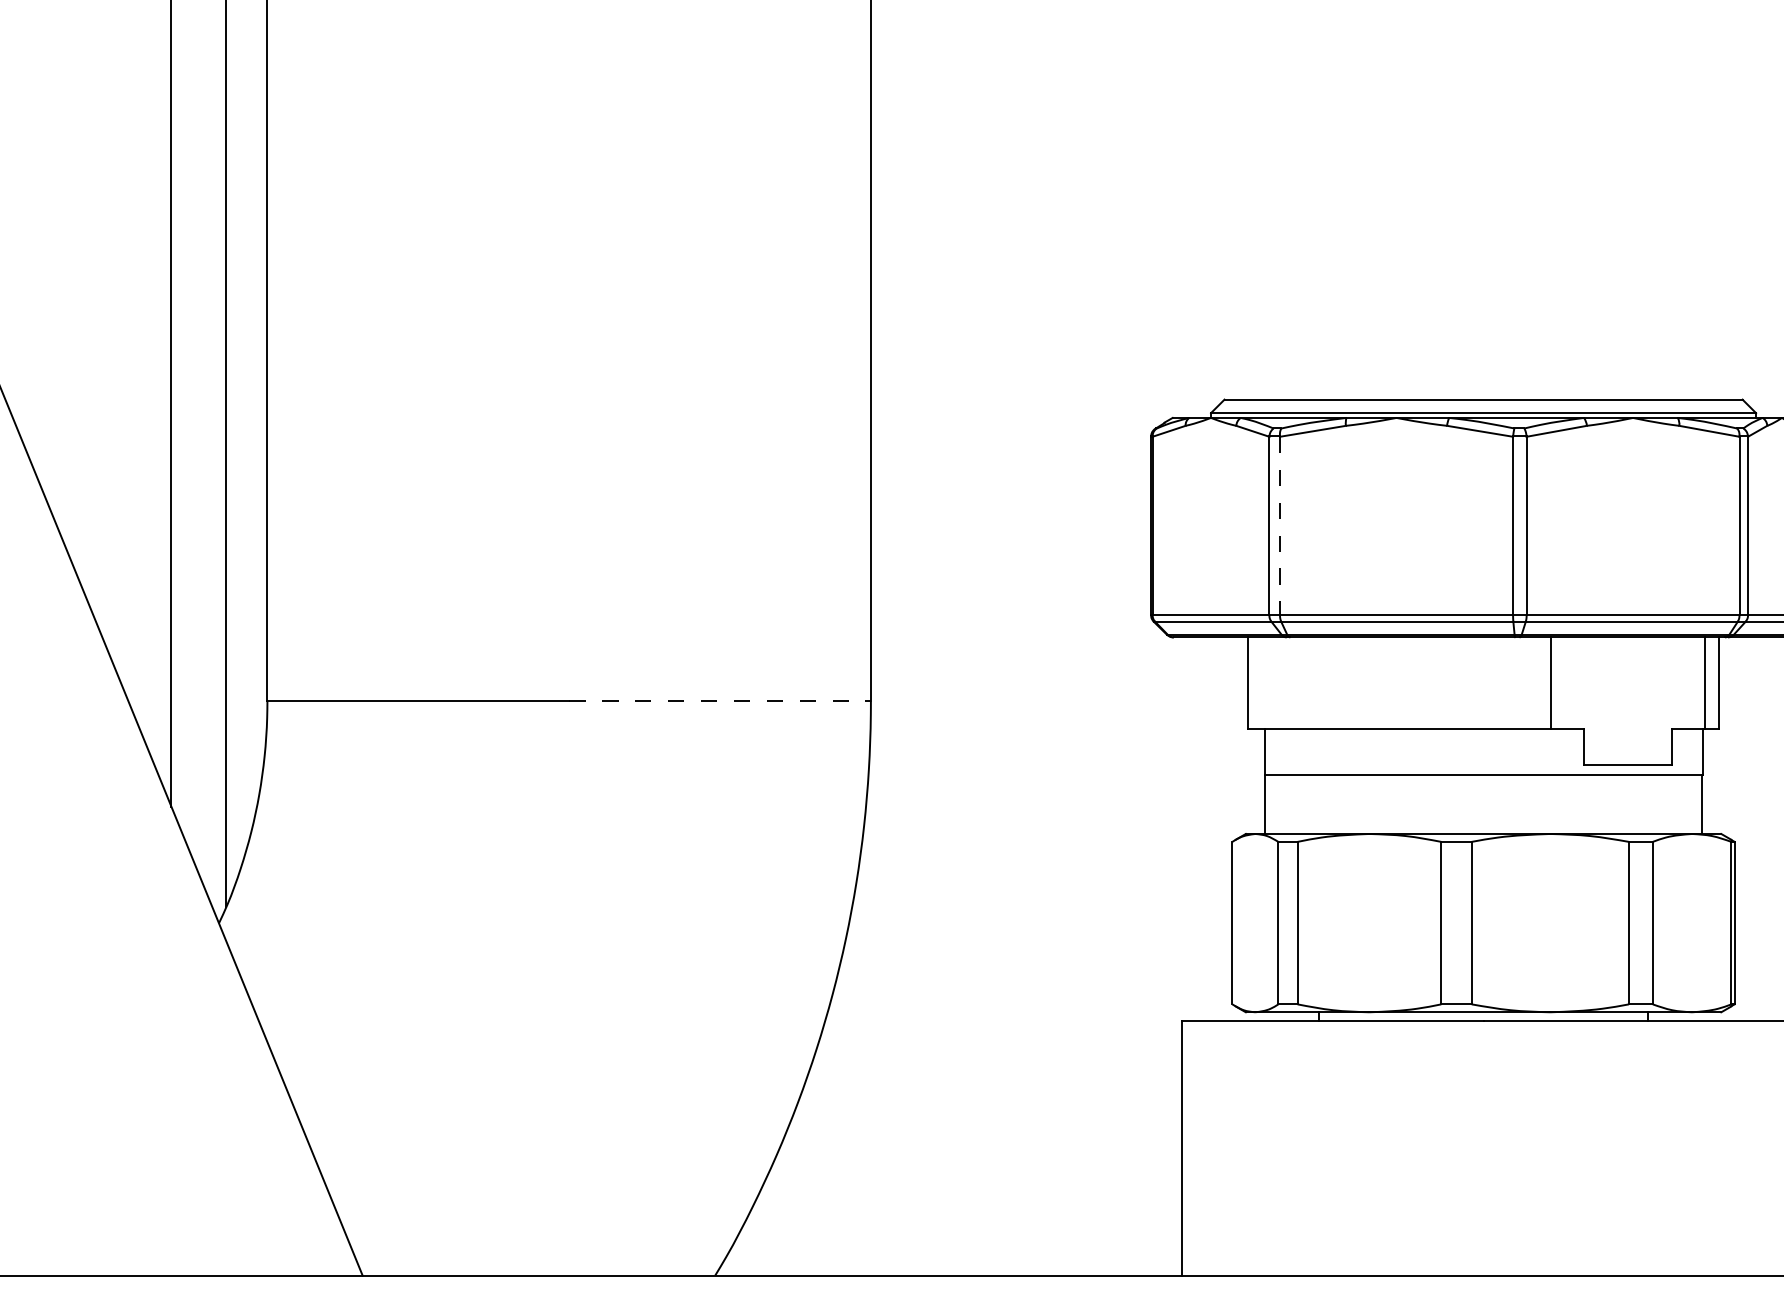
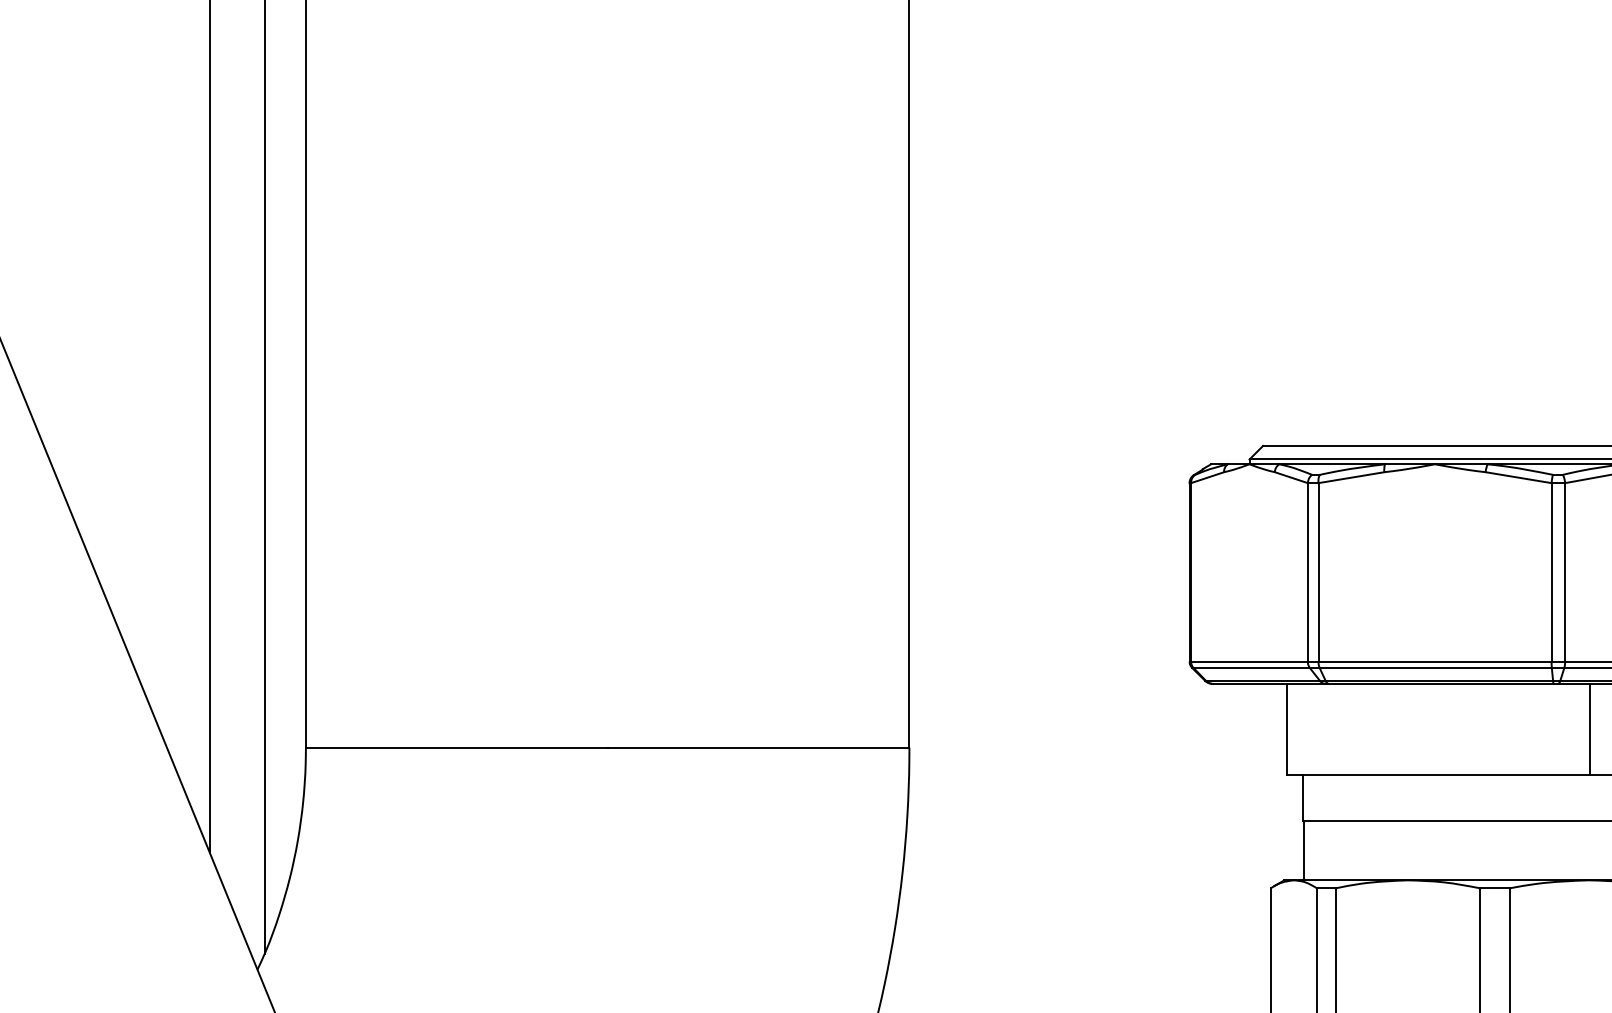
line: (1280, 526) -> (1319, 572), dashed -> solid
line: (720, 701) -> (759, 747), dashed -> solid

